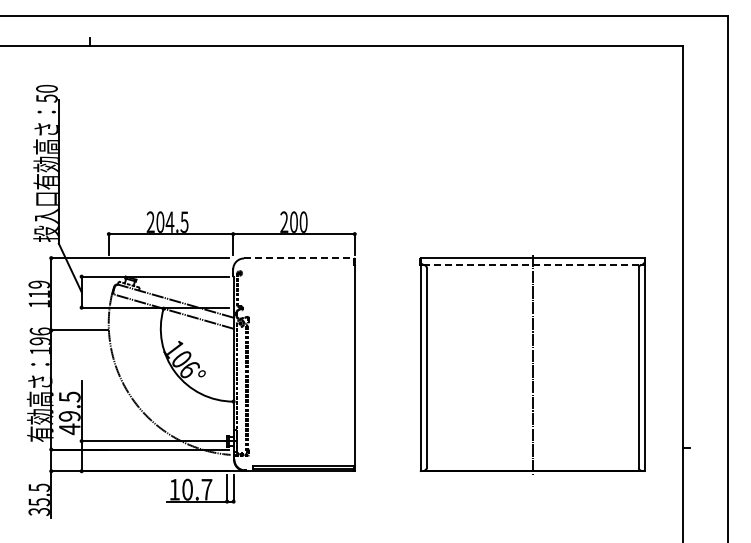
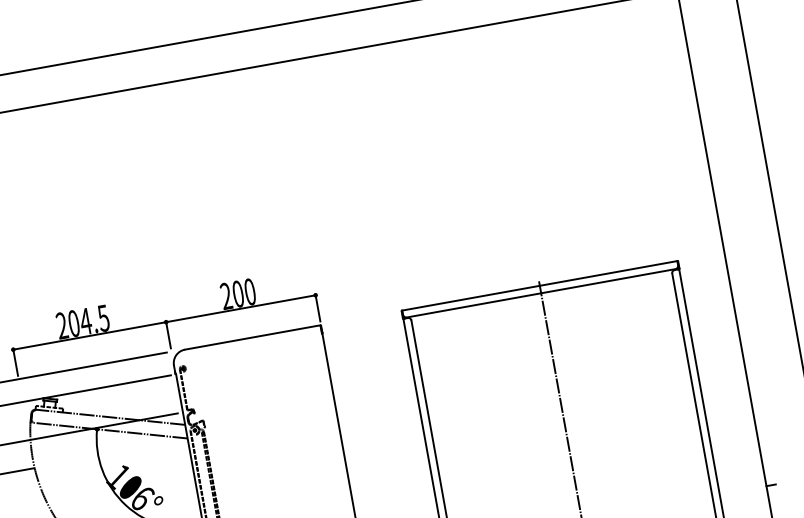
line: (299, 258) -> (253, 337), dashed -> solid
line: (533, 264) -> (542, 293), dashed -> solid

